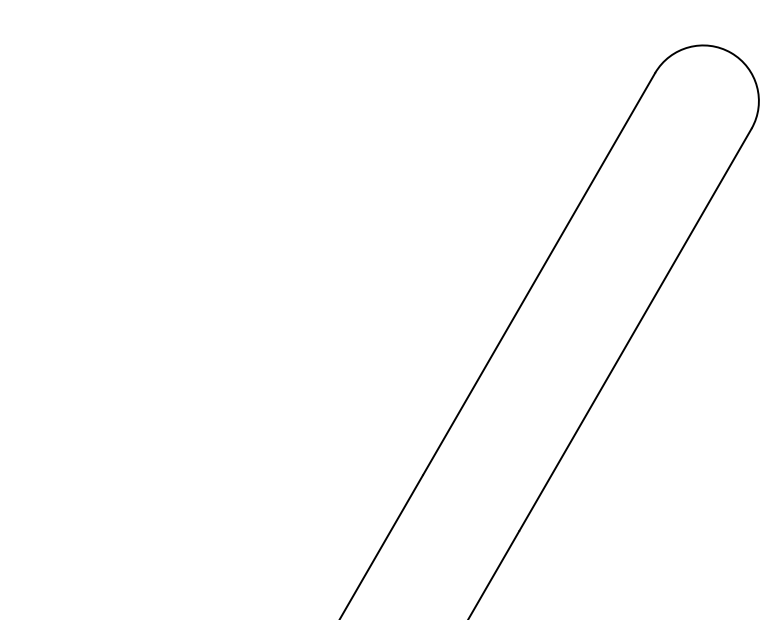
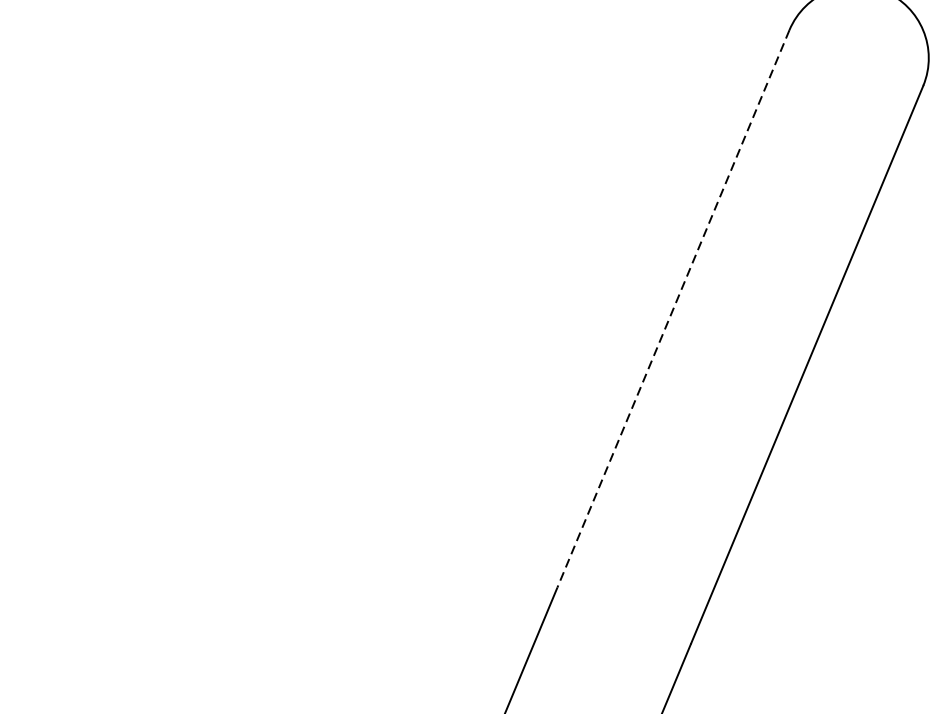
line: (539, 273) -> (673, 308), solid -> dashed

